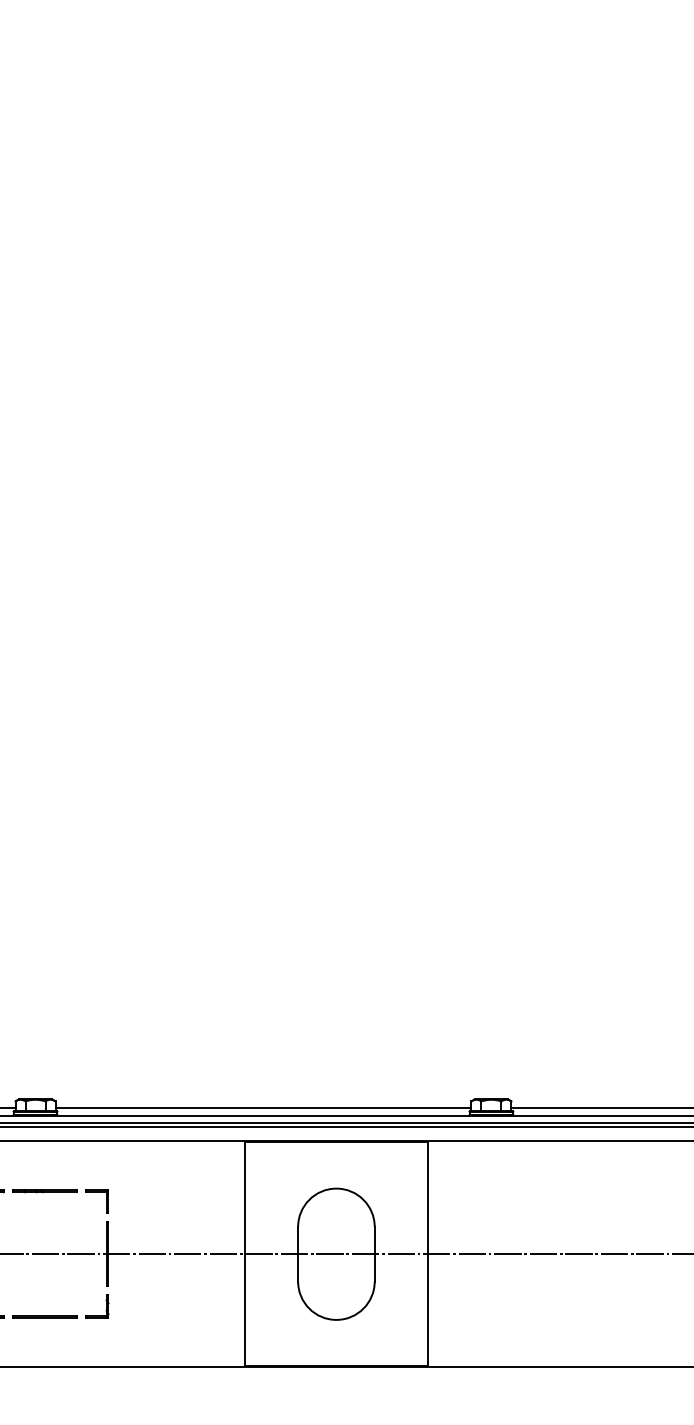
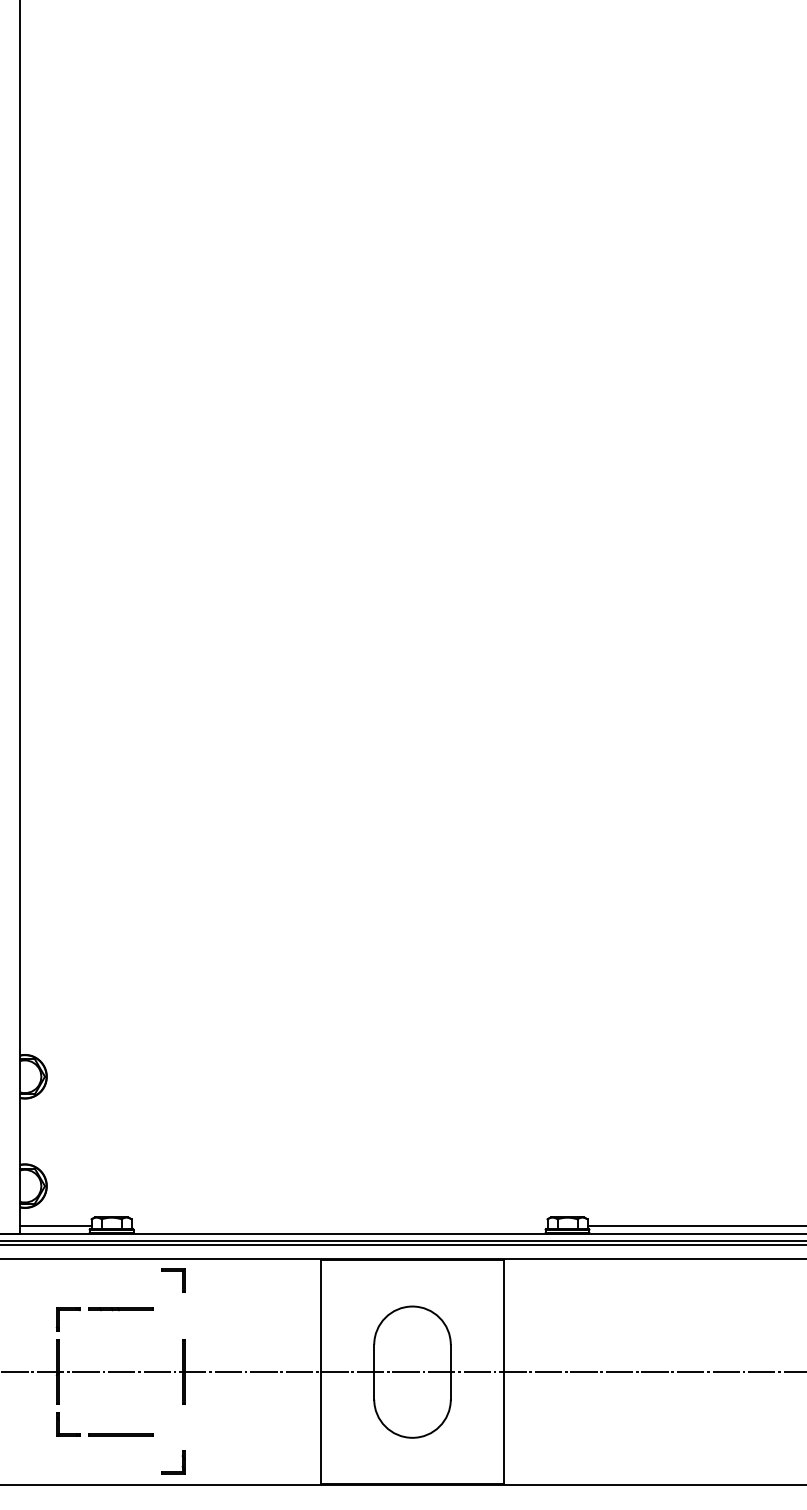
line: (263, 1108) -> (339, 1226), removed
part: (97, 1192) -> (173, 1271), moved
part: (105, 1310) -> (181, 1466), moved

